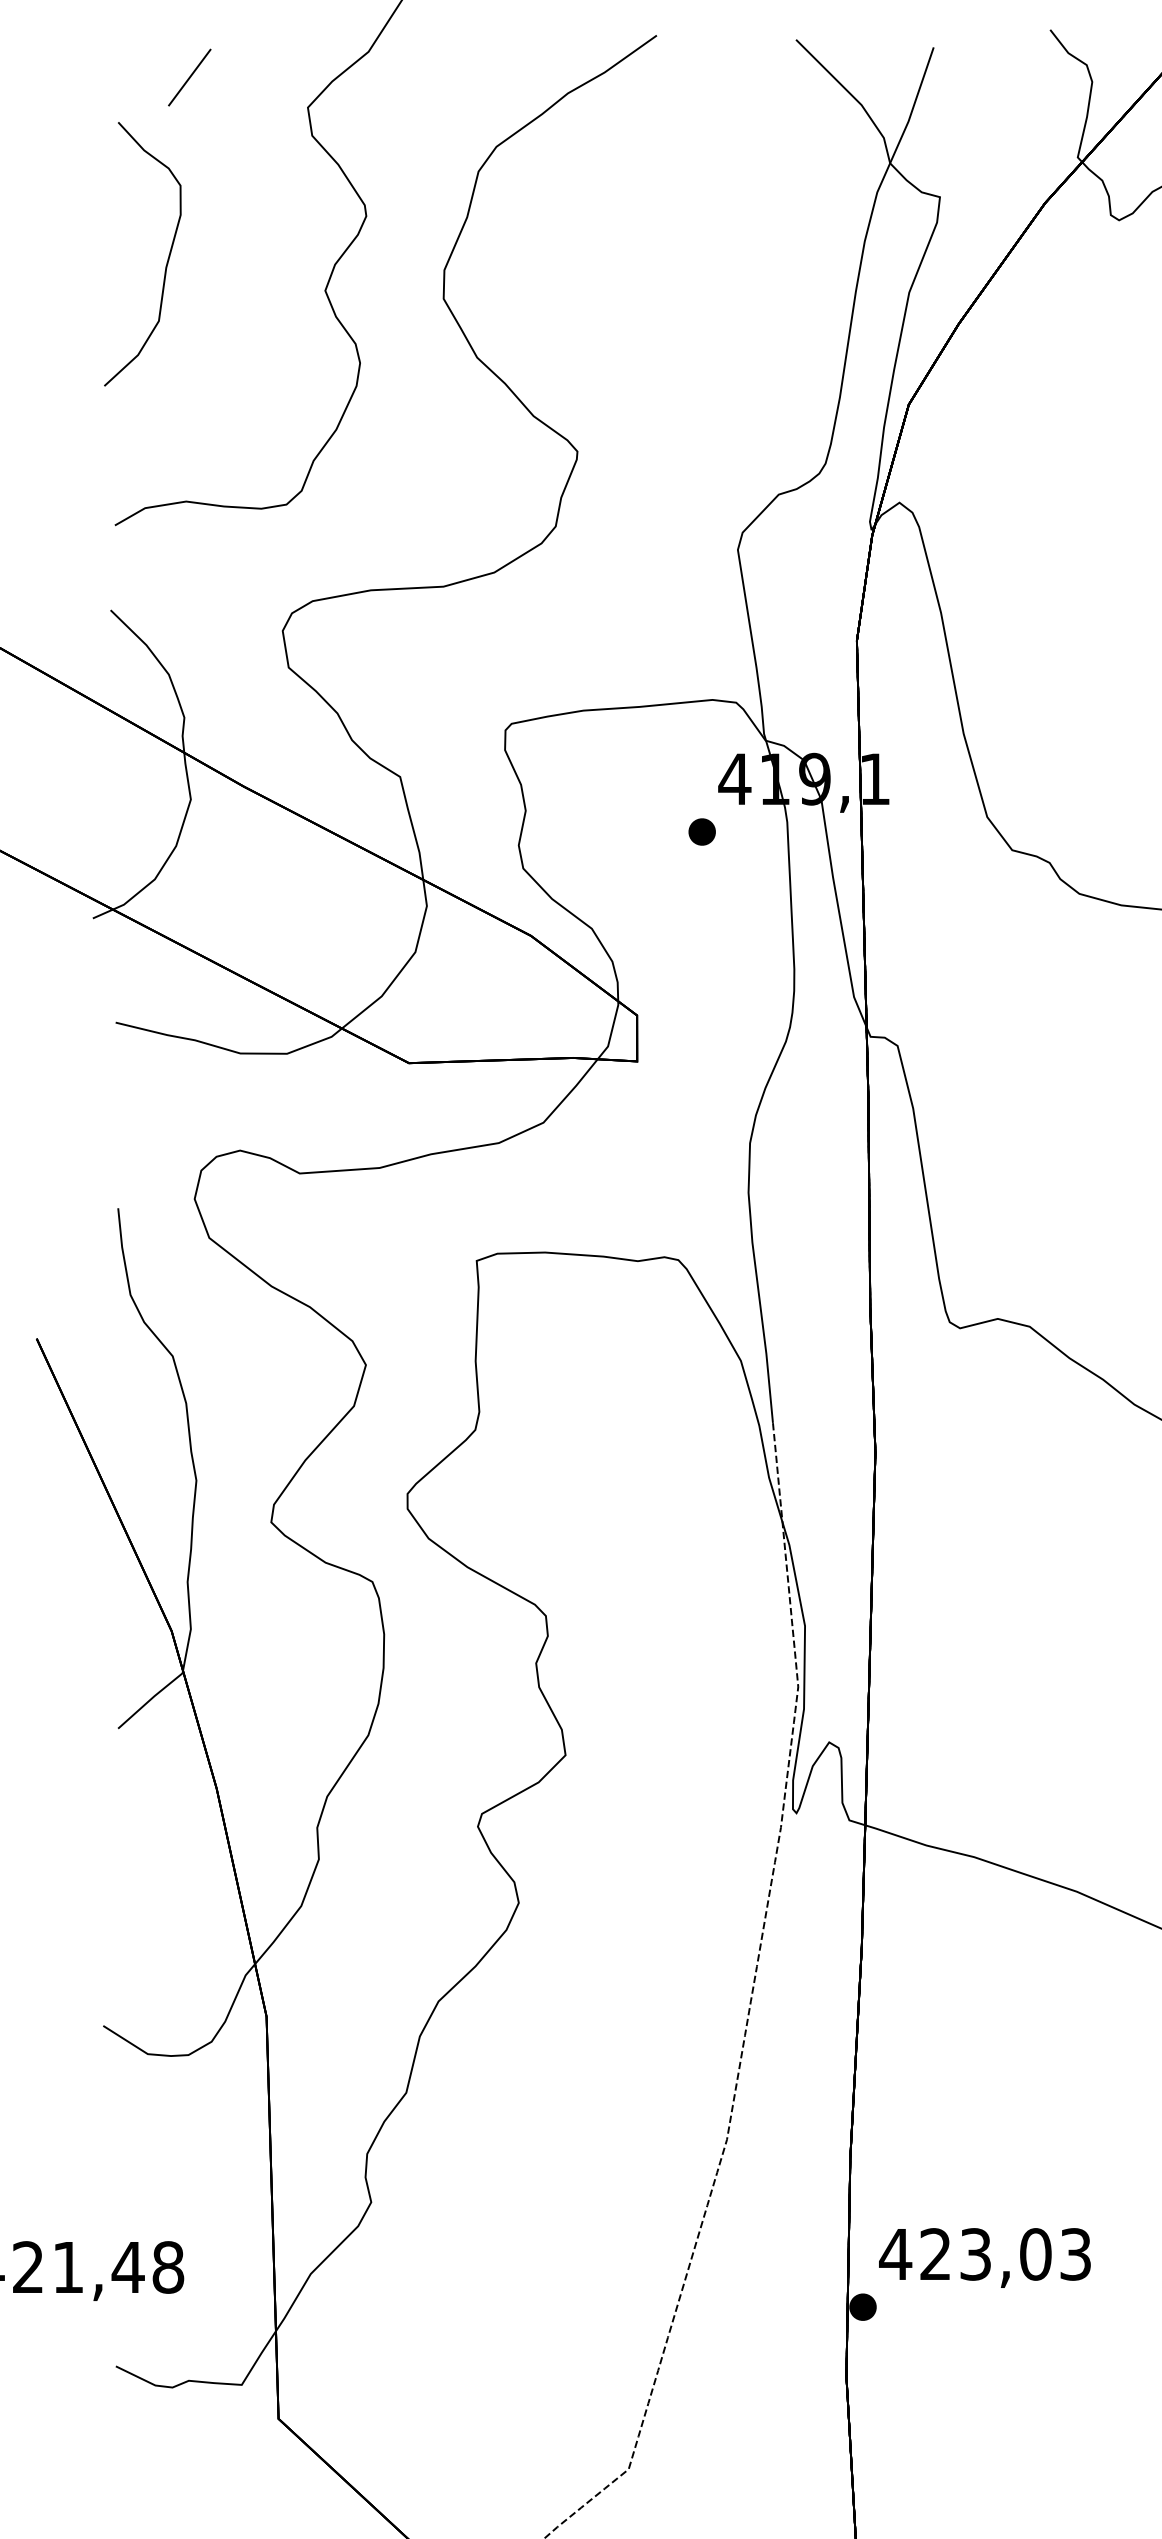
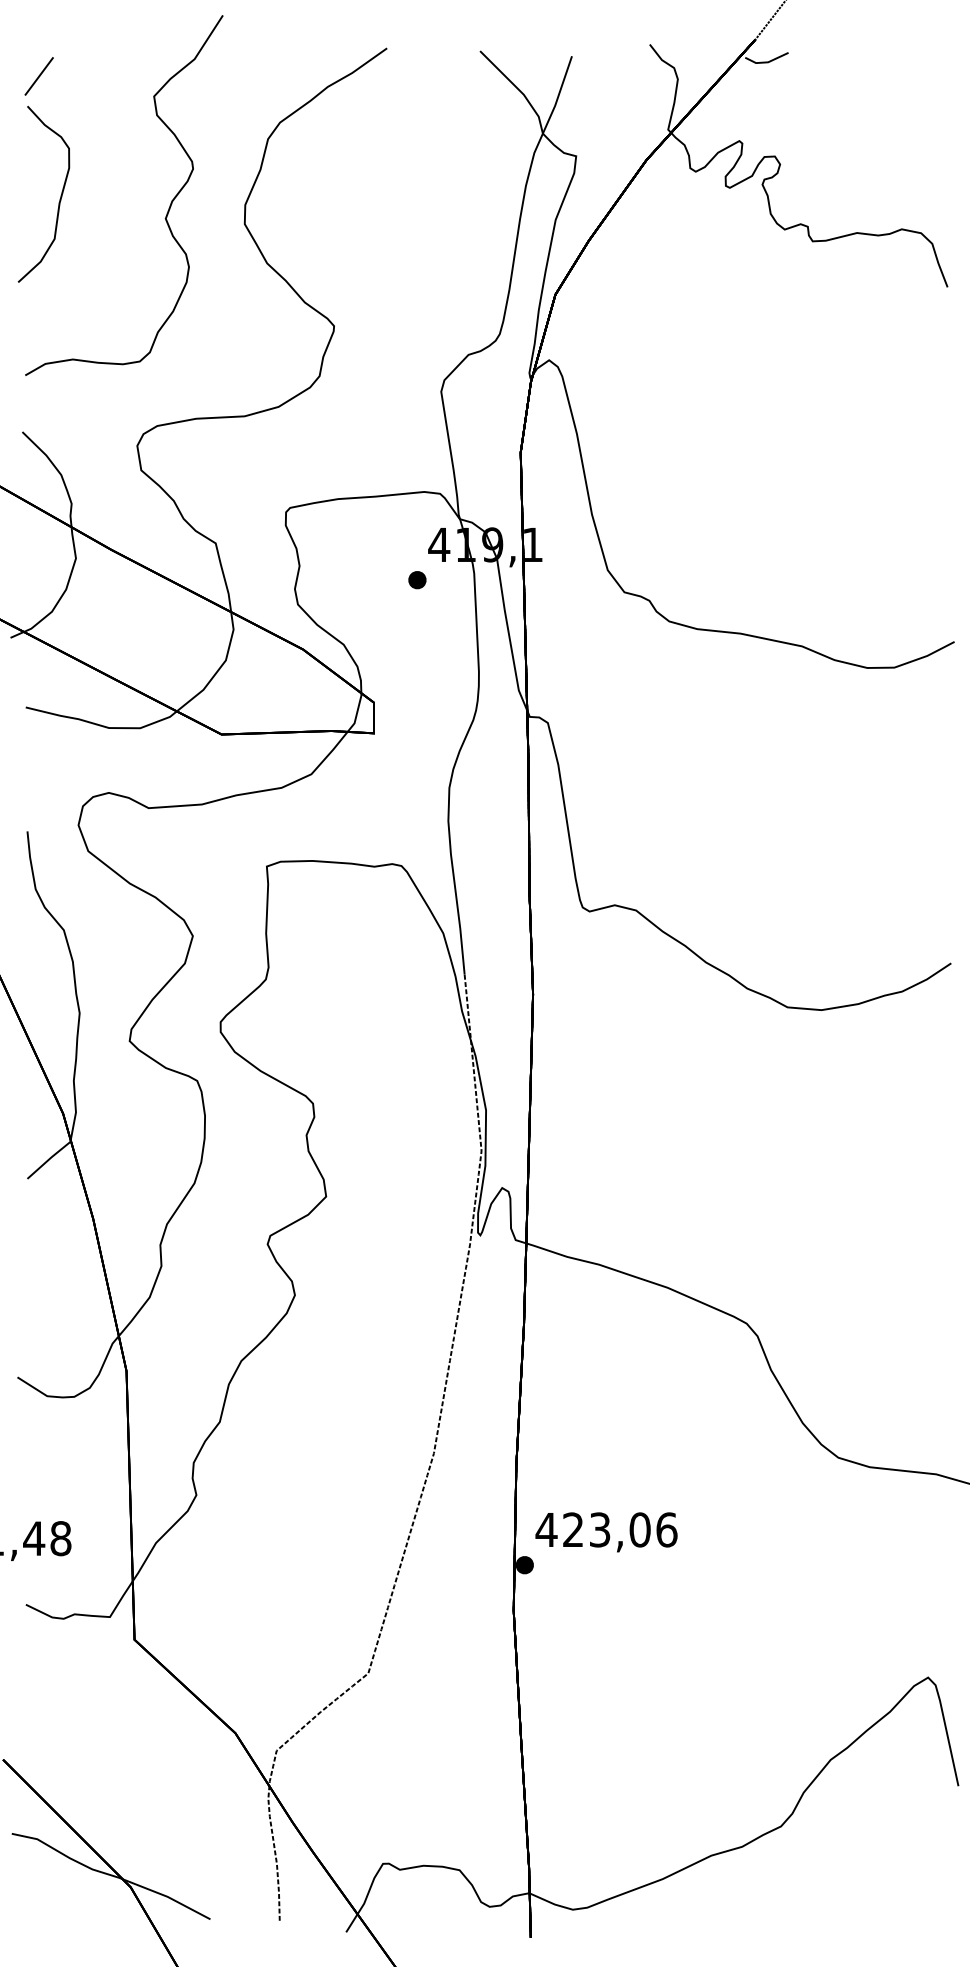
line: (188, 77) -> (38, 76), moved
text: (1075, 2253) -> (666, 1529), 423,03 -> 423,06

